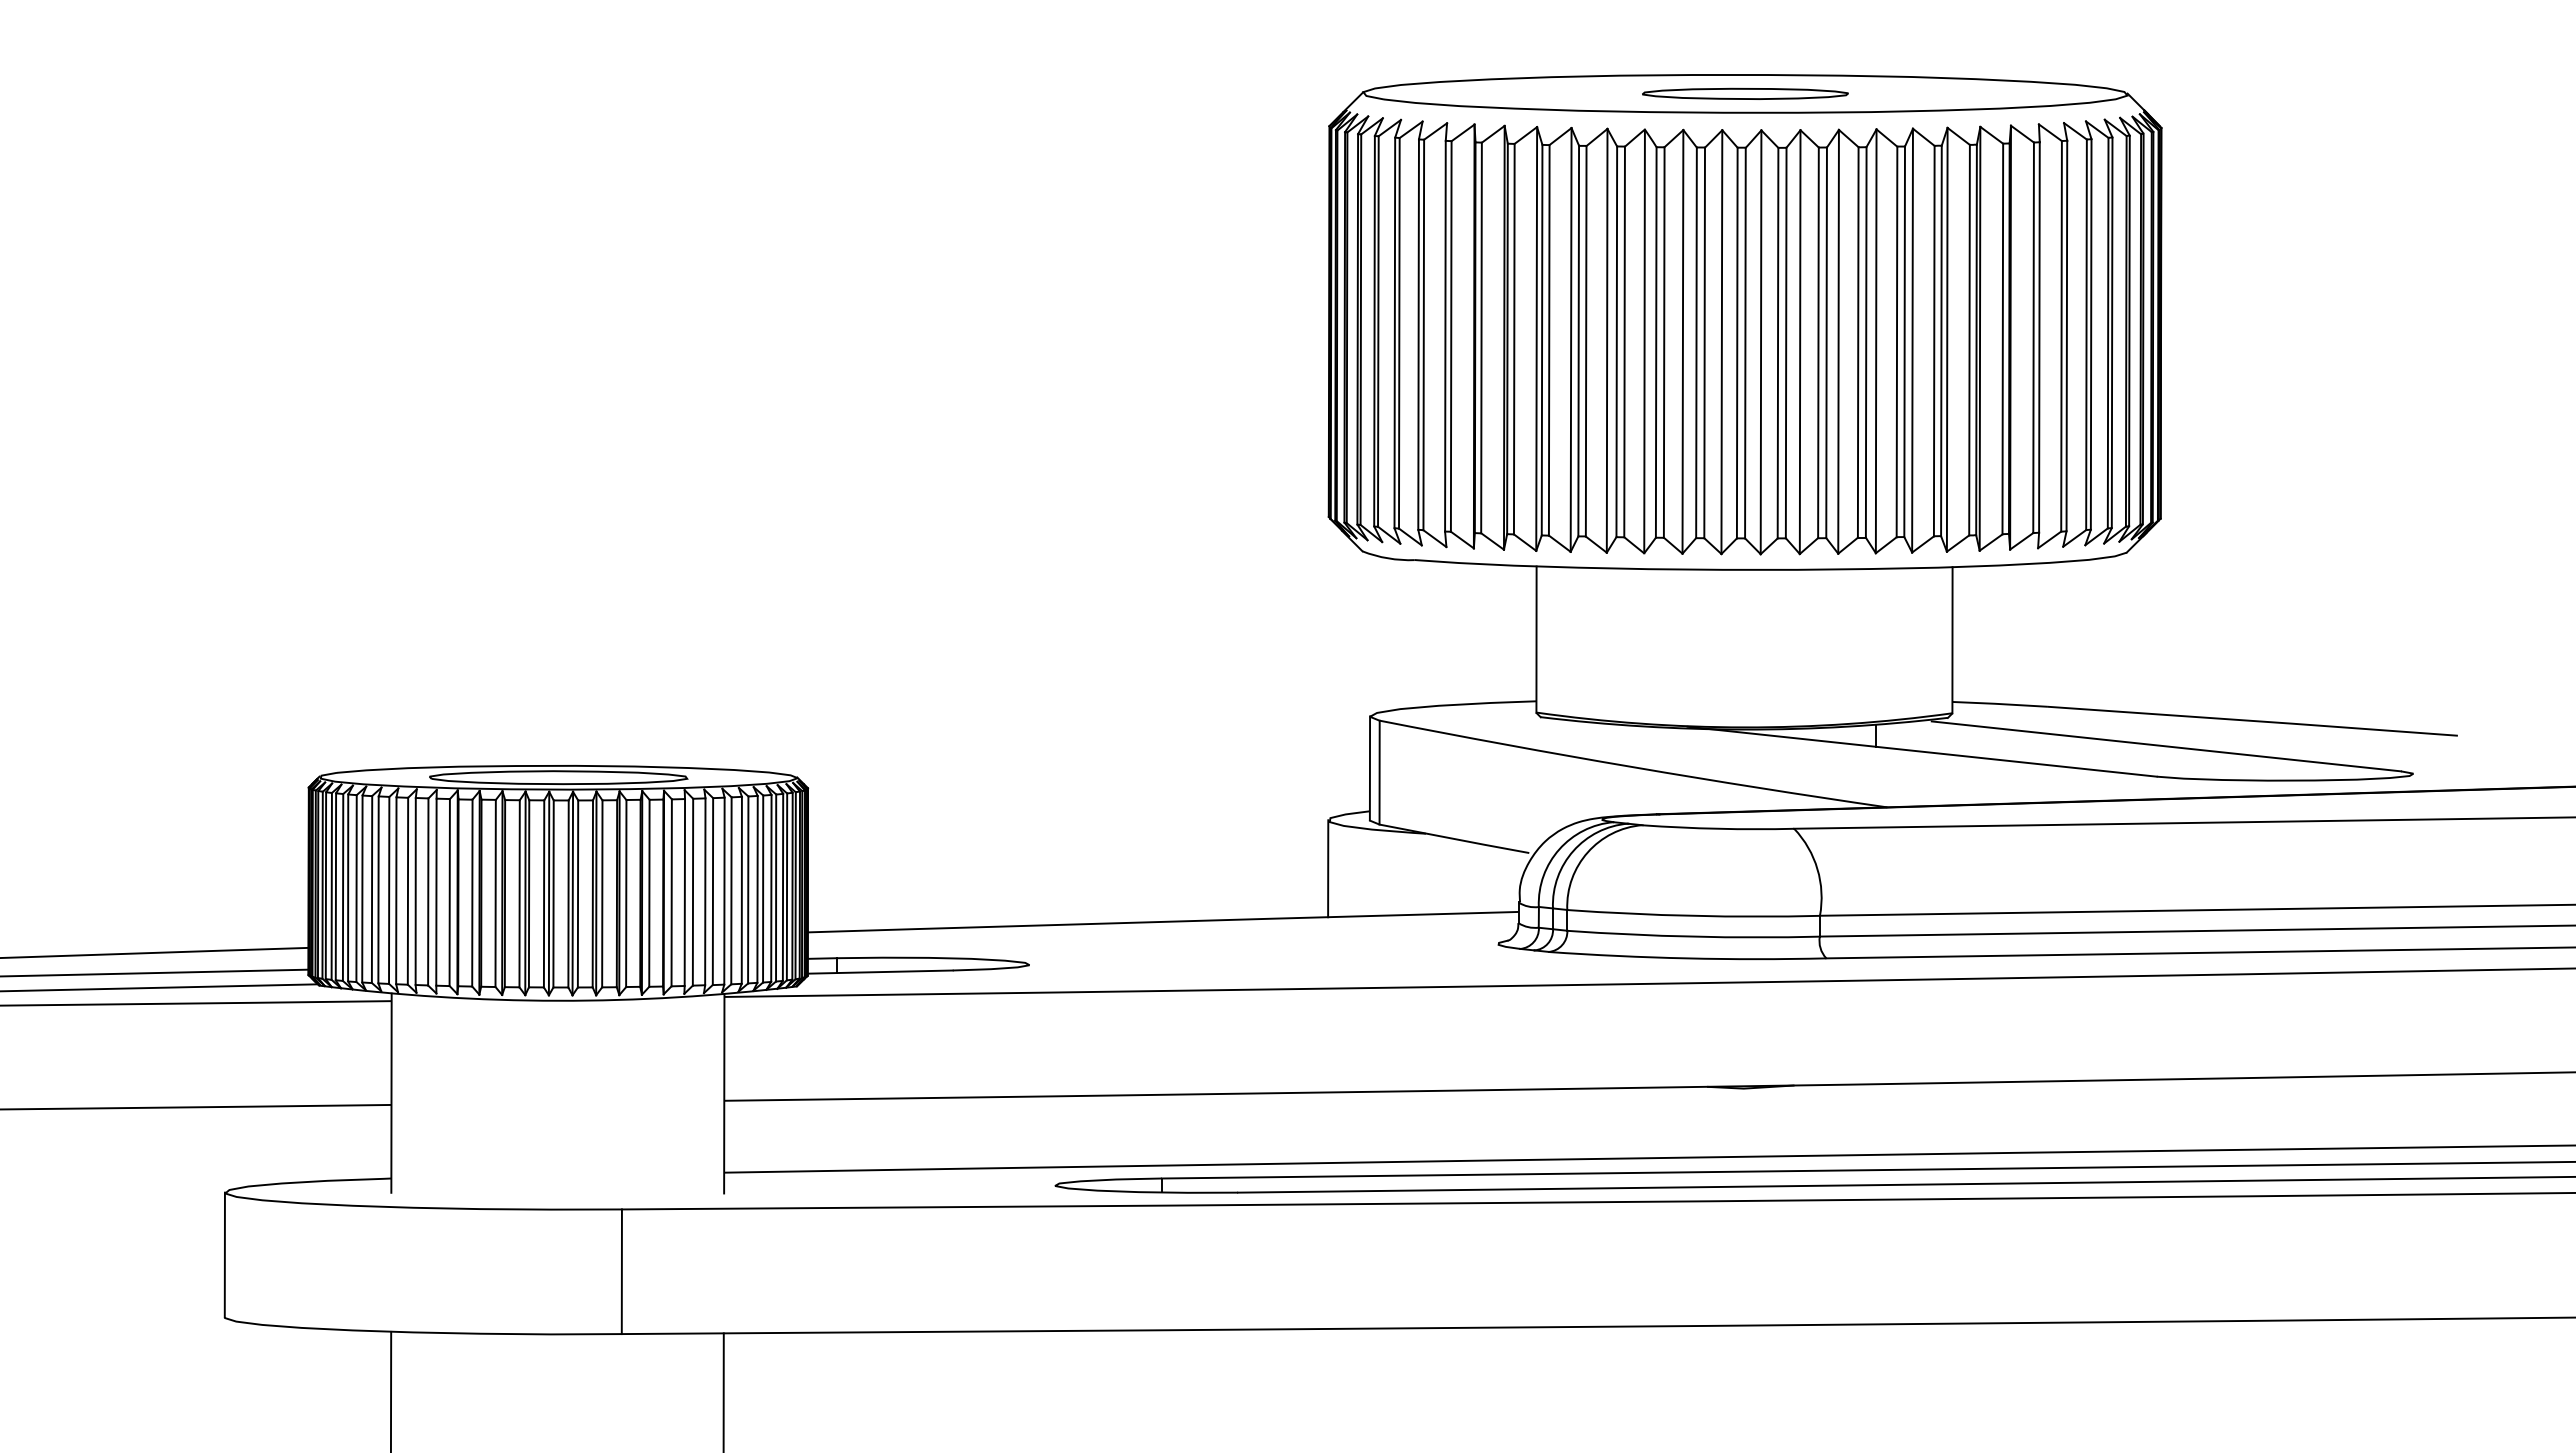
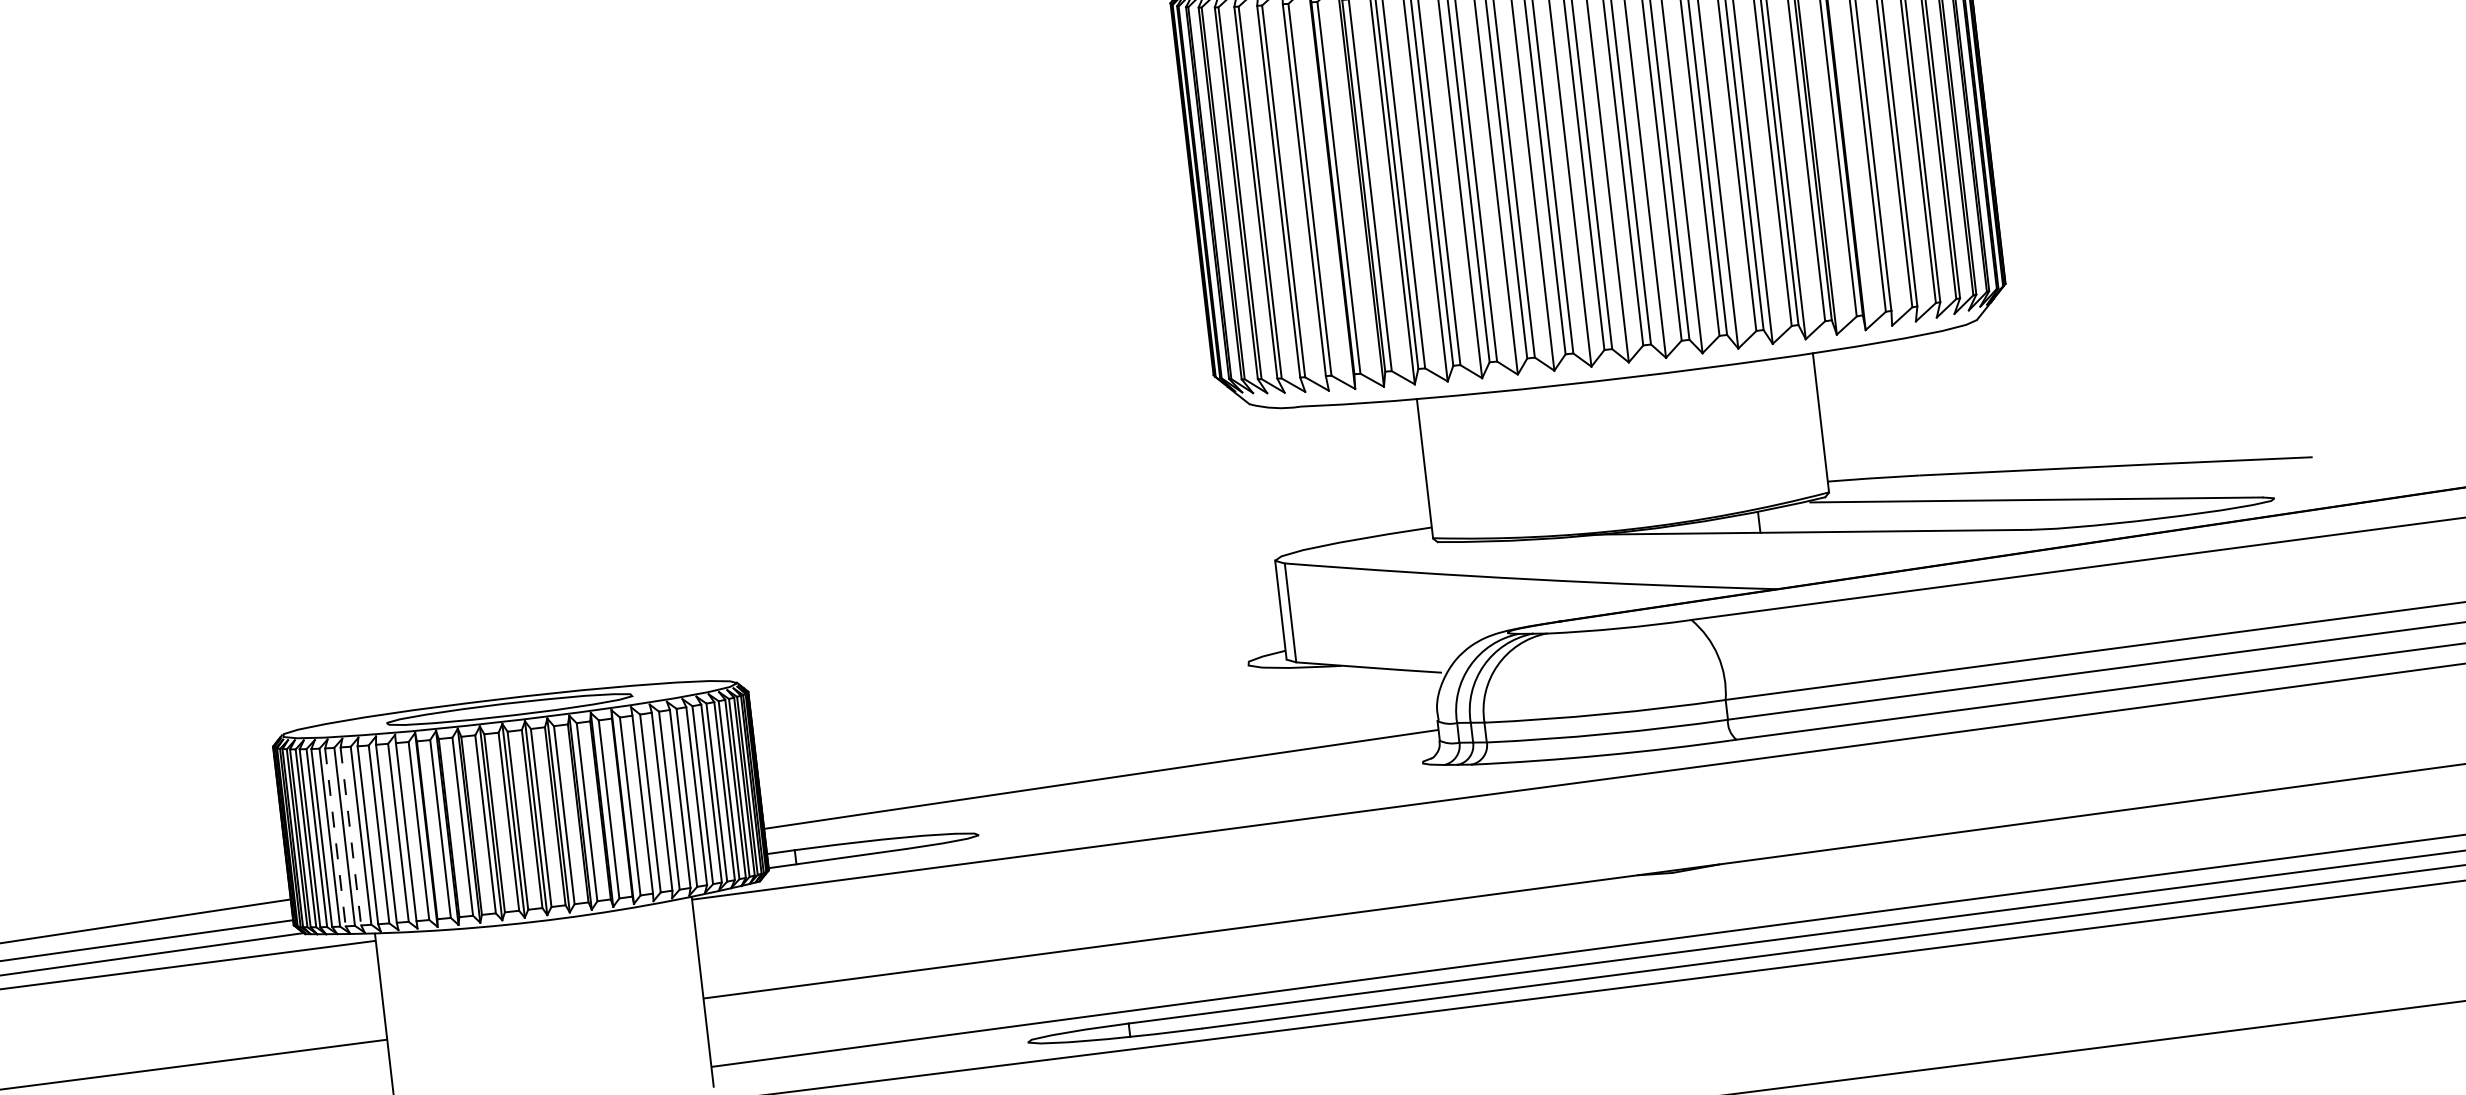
line: (1328, 868) -> (1252, 709), removed
line: (362, 888) -> (335, 836), solid -> dashed
line: (378, 890) -> (350, 837), solid -> dashed

